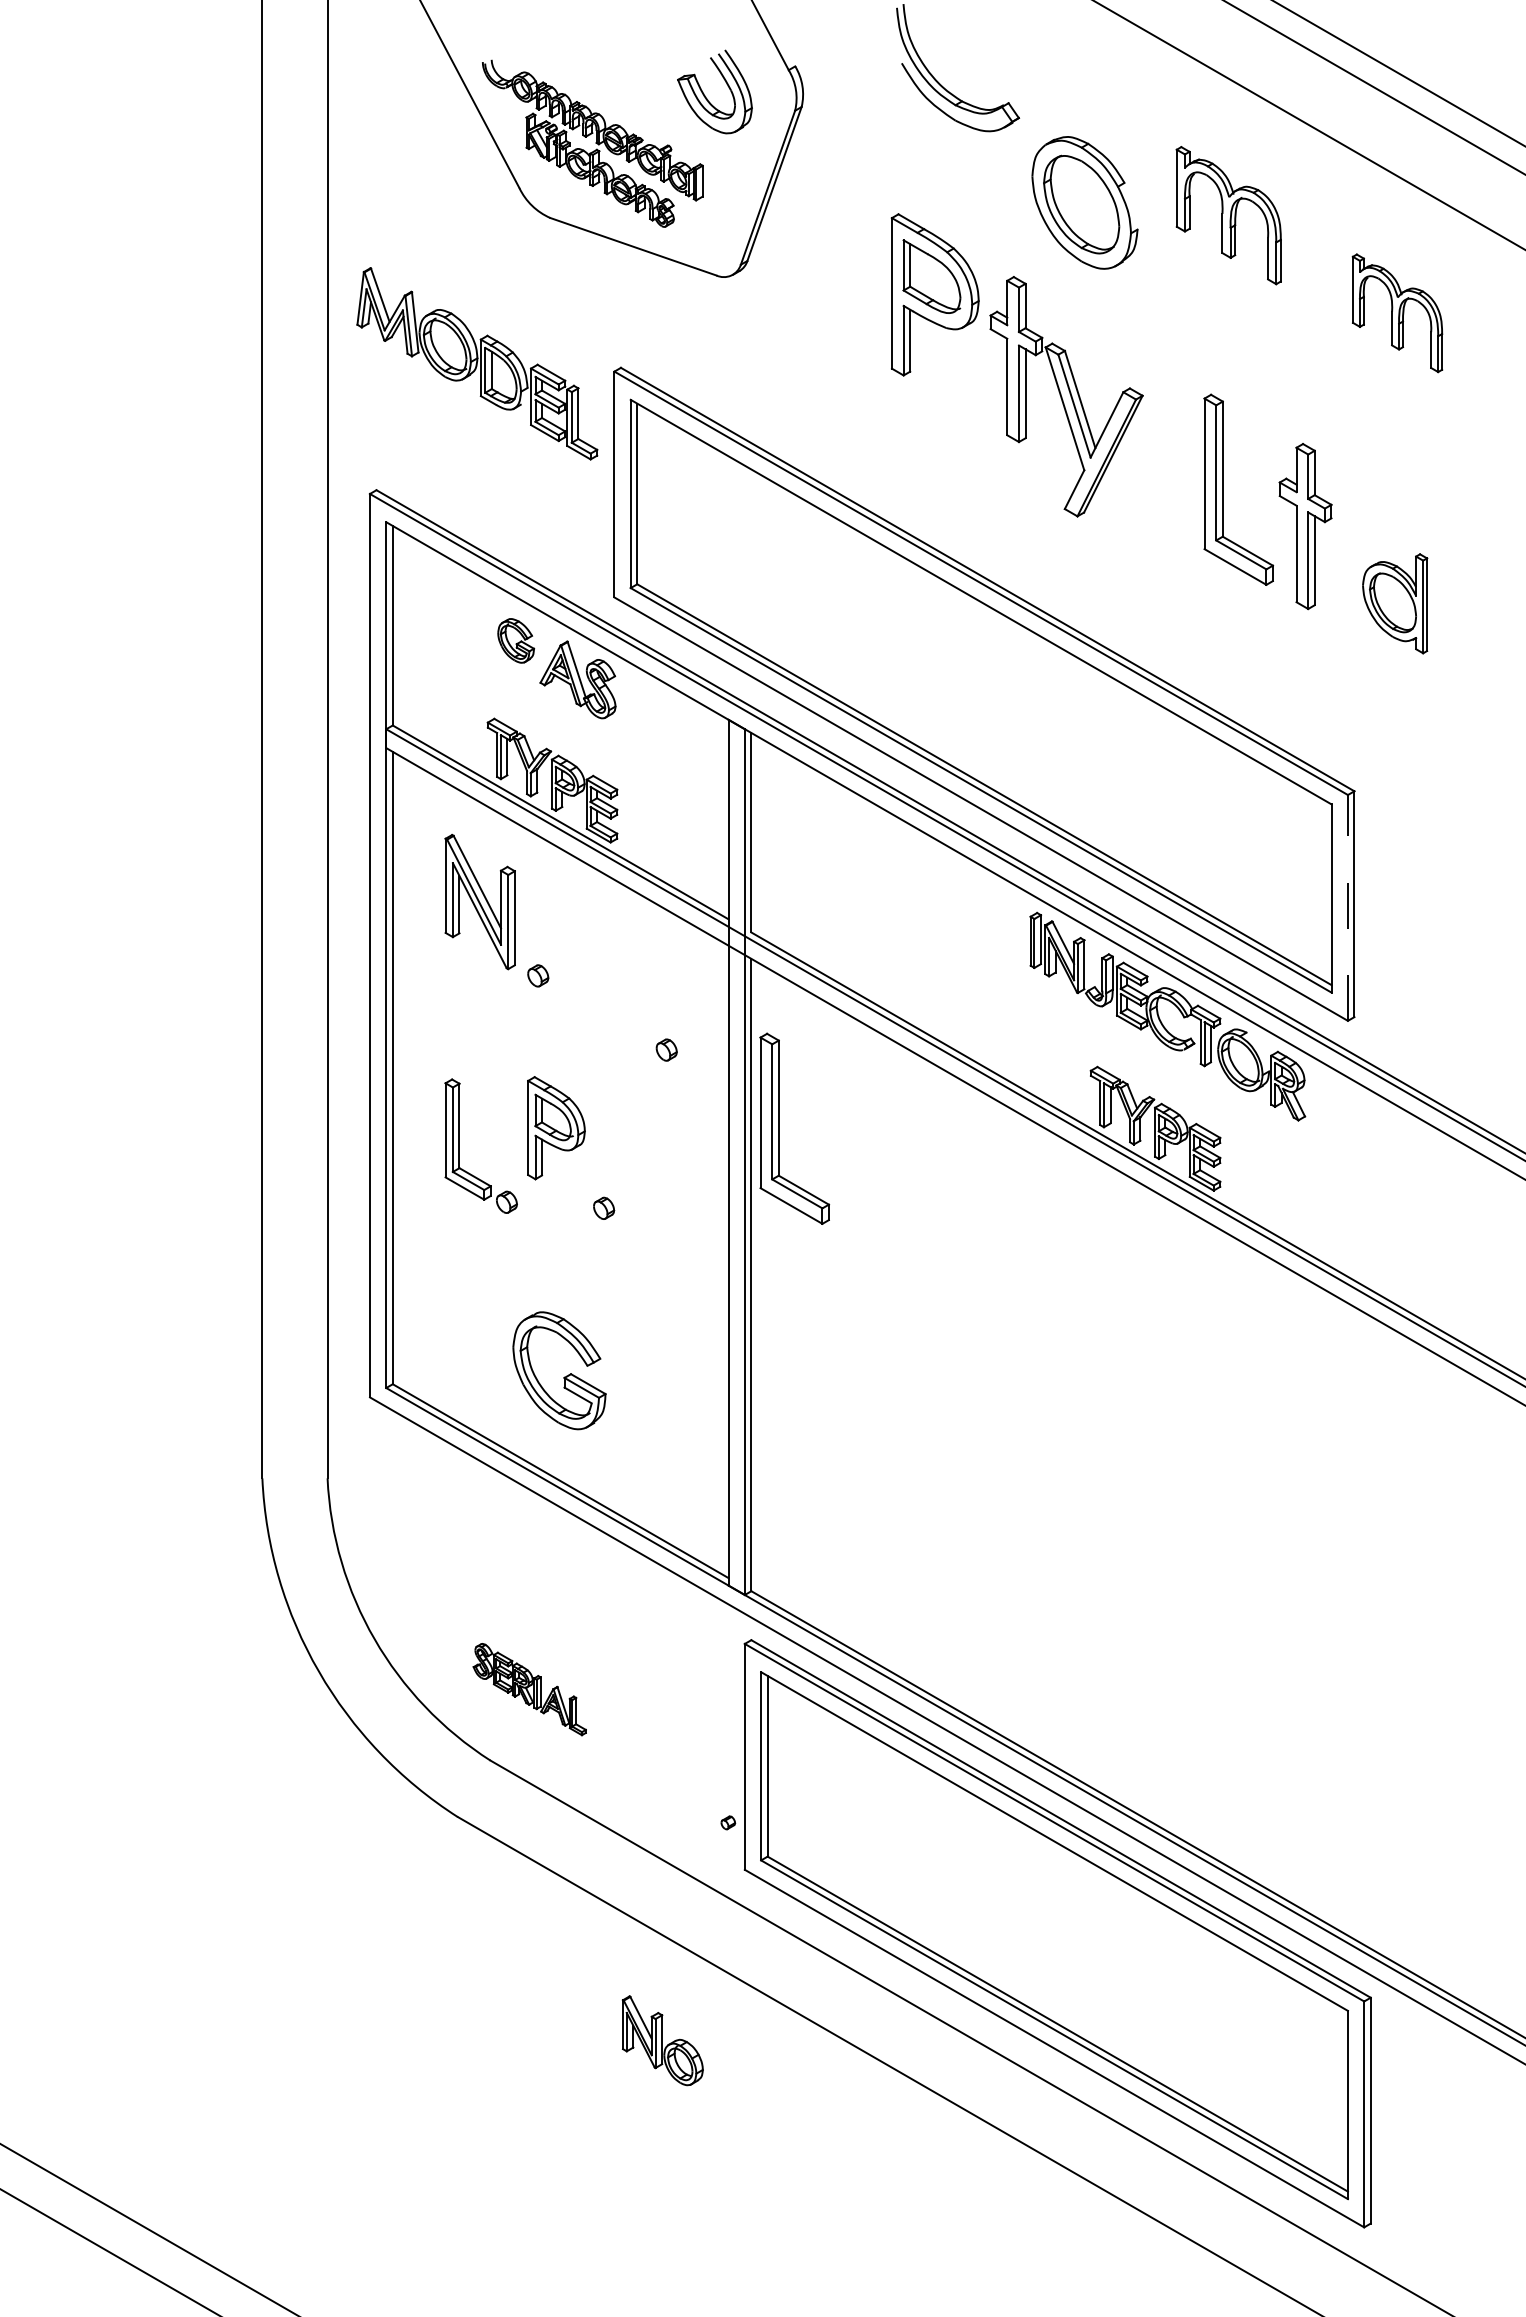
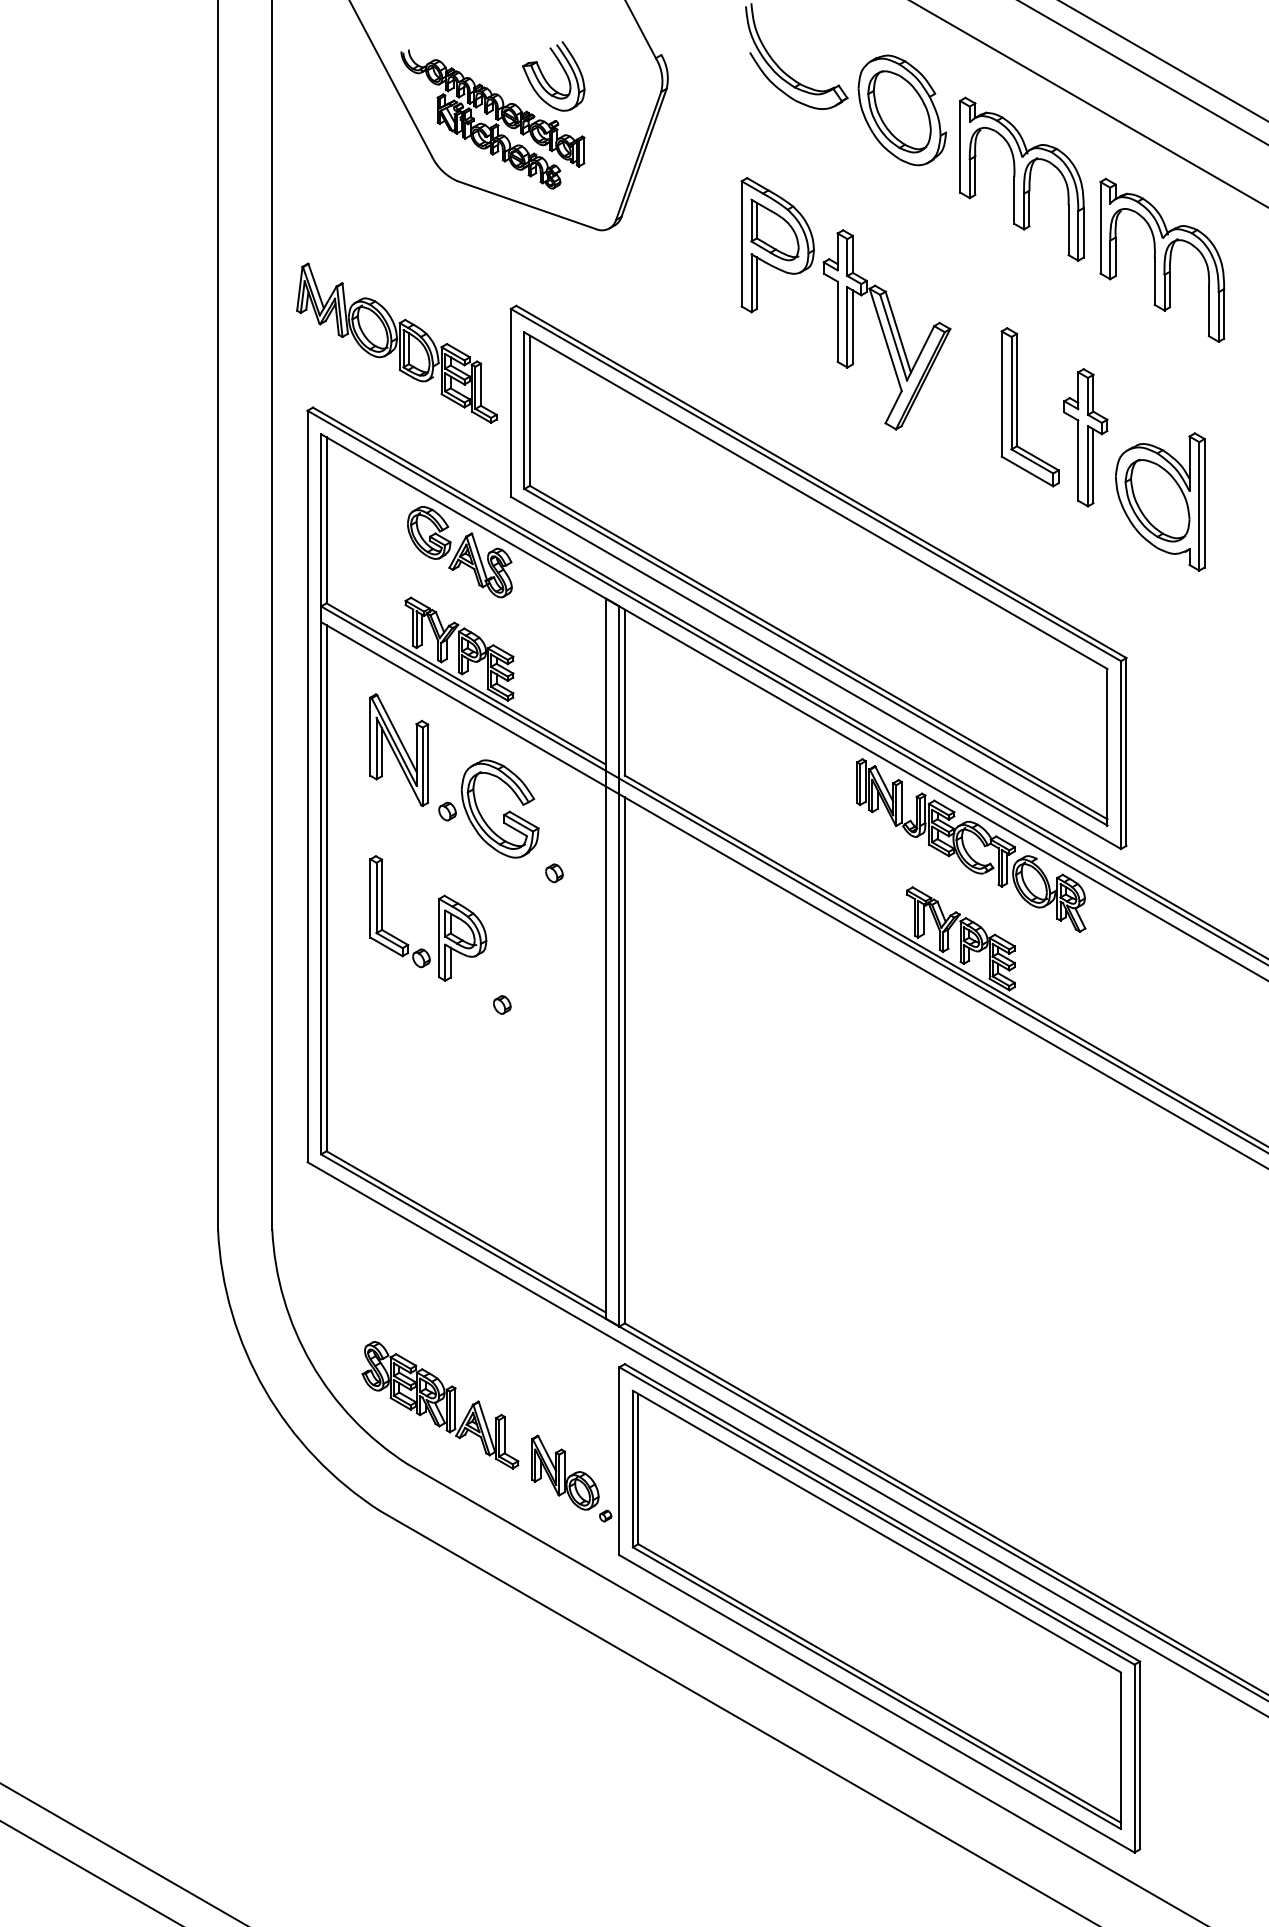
part: (705, 95) -> (545, 79), moved
part: (1084, 202) -> (901, 110), moved
part: (1228, 215) -> (1021, 179), size x1.43
part: (1397, 313) -> (1162, 260), size x1.67
part: (477, 363) -> (397, 342), moved
part: (1394, 603) -> (1159, 501), size x1.67
part: (515, 640) -> (428, 532), size x1.43
line: (1347, 907) -> (1120, 754), dashed -> solid
part: (779, 1128) -> (648, 938), removed
part: (459, 1145) -> (382, 911), moved
part: (564, 1376) -> (504, 813), moved
part: (529, 1689) -> (440, 1405), size x1.67
part: (662, 2040) -> (565, 1472), moved

